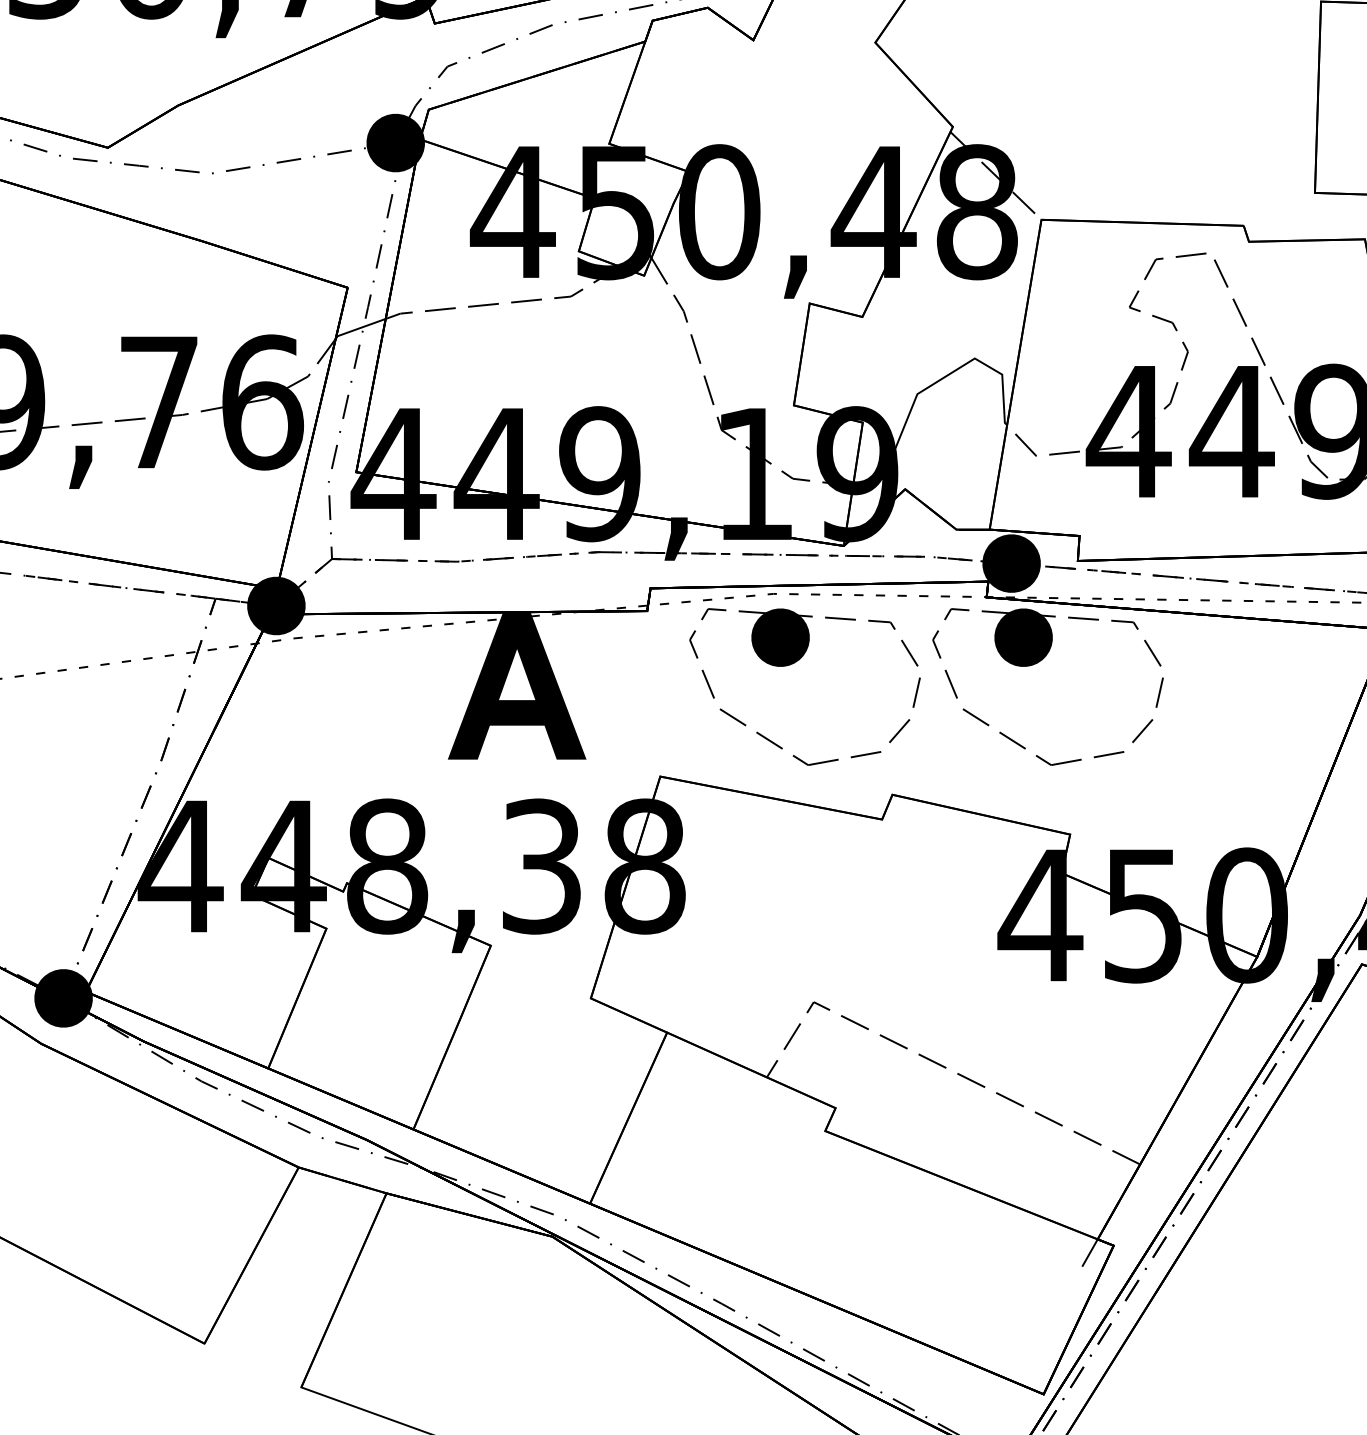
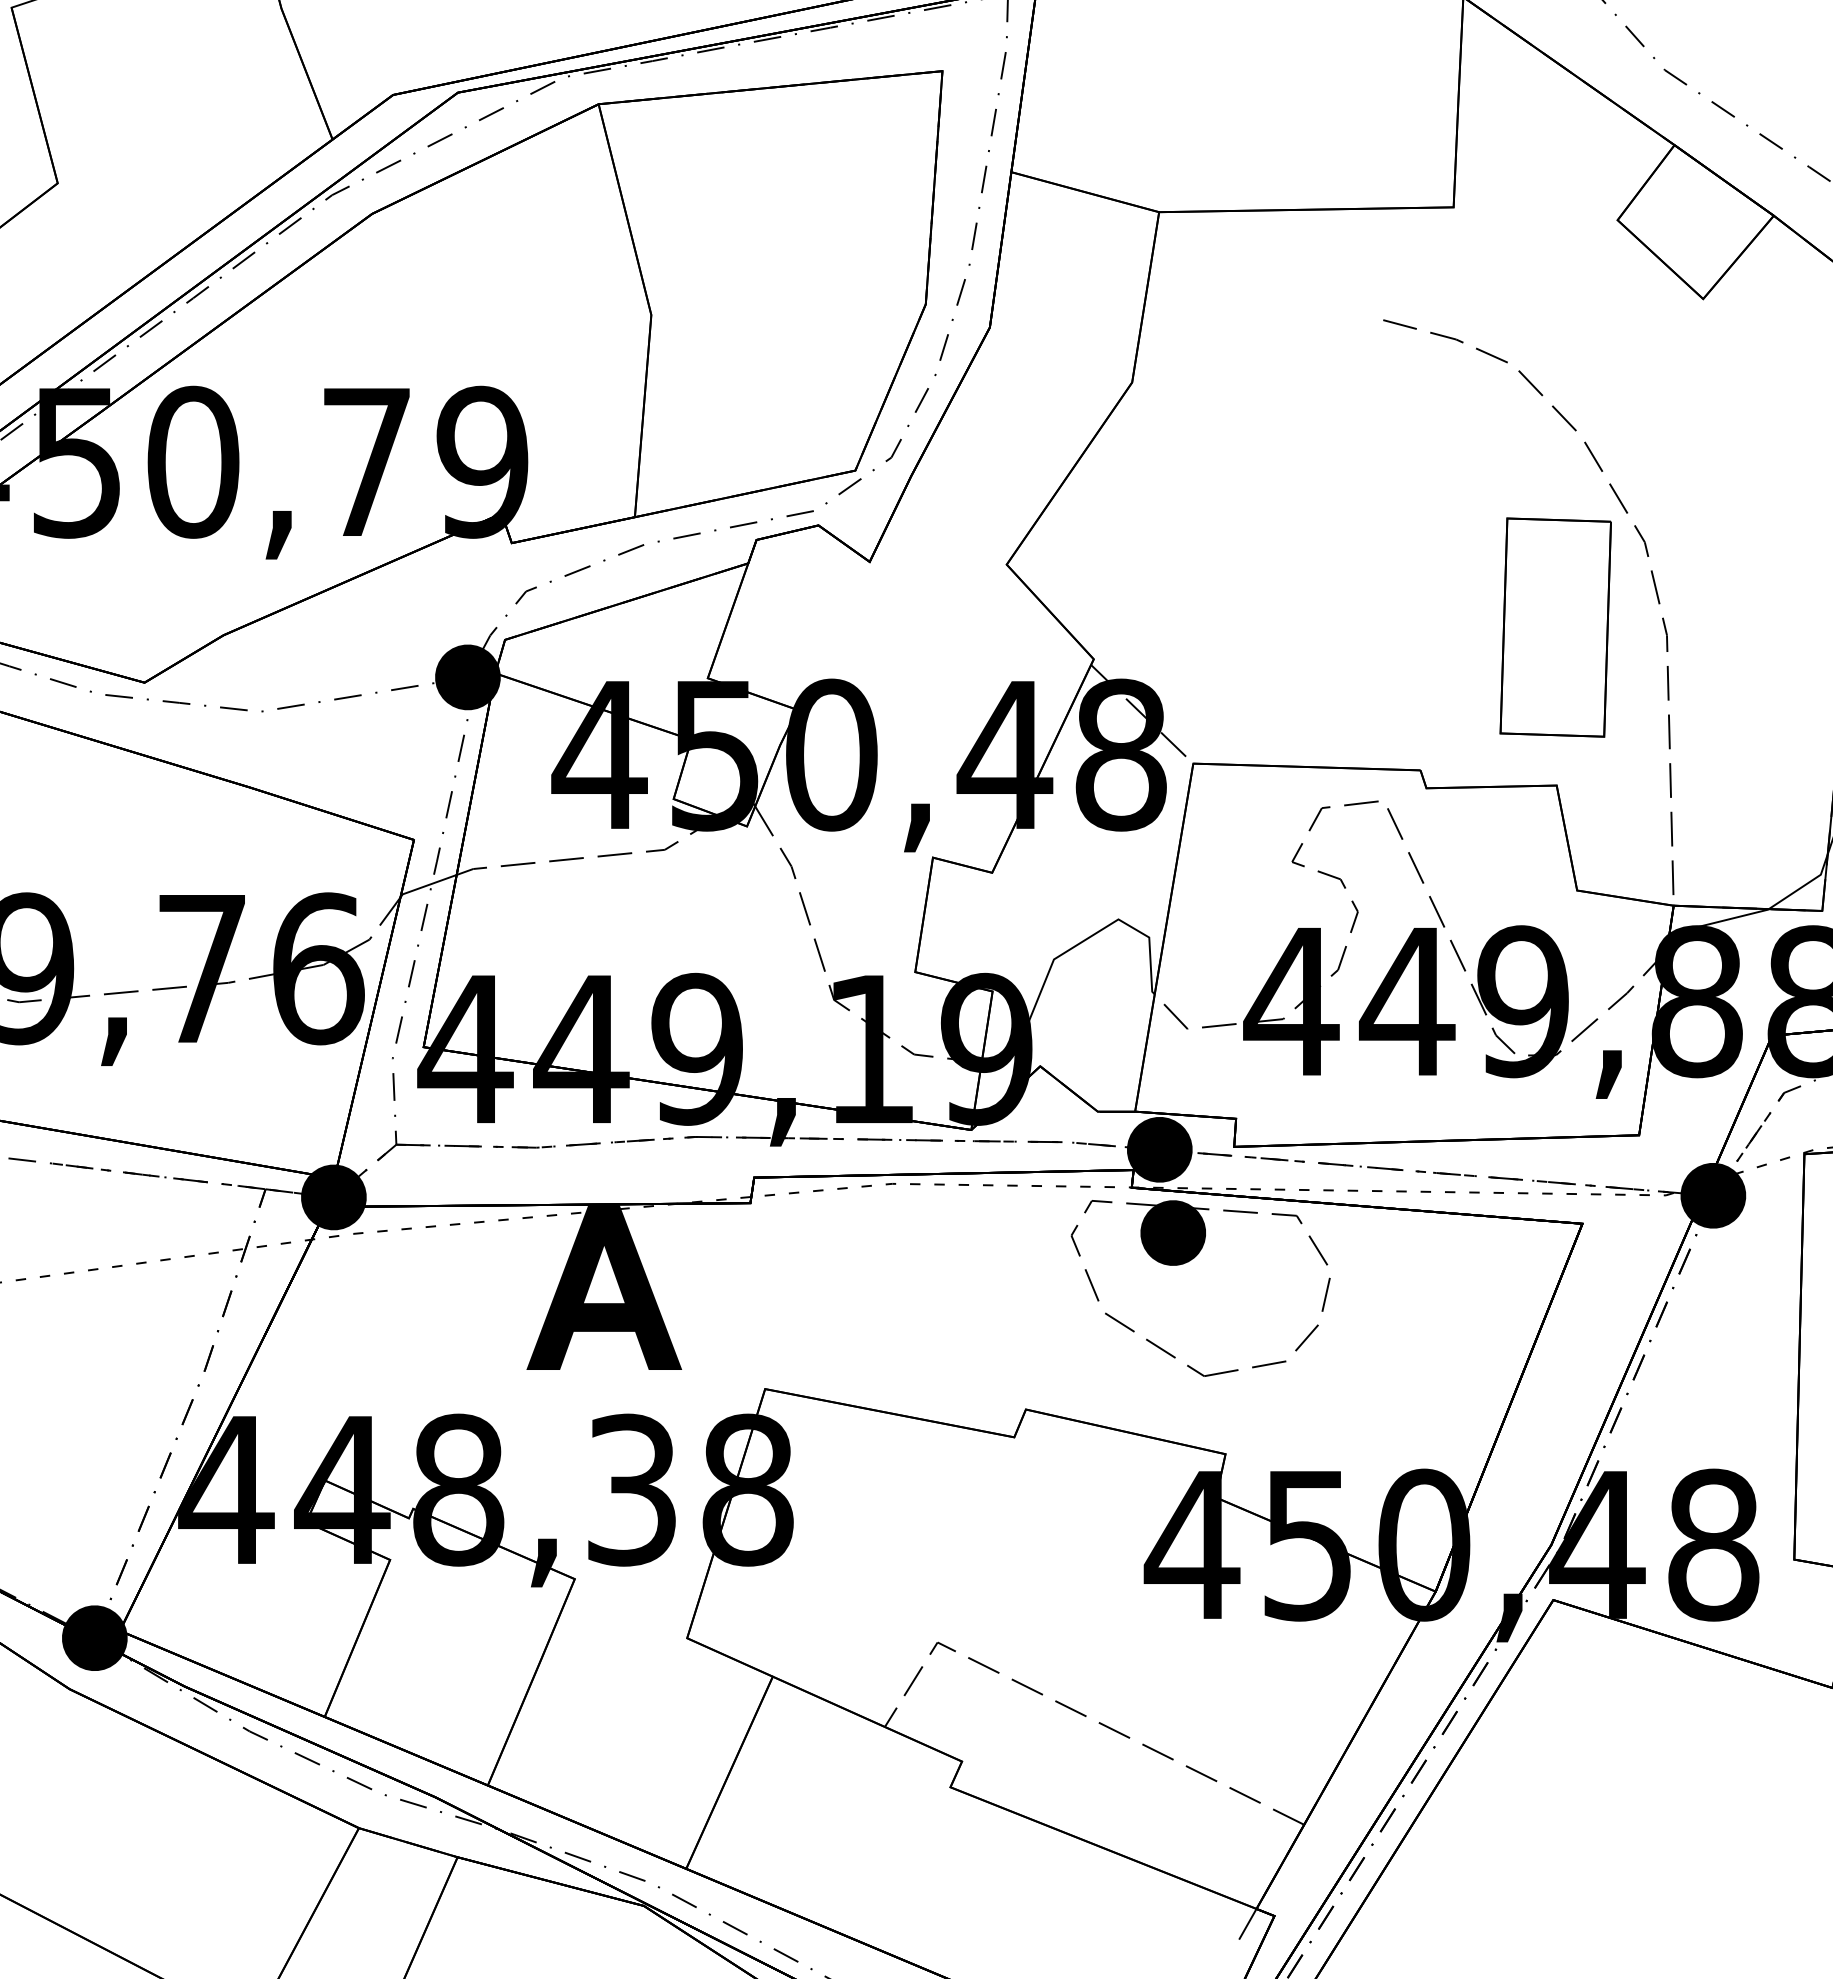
part: (794, 663) -> (915, 1262), removed

